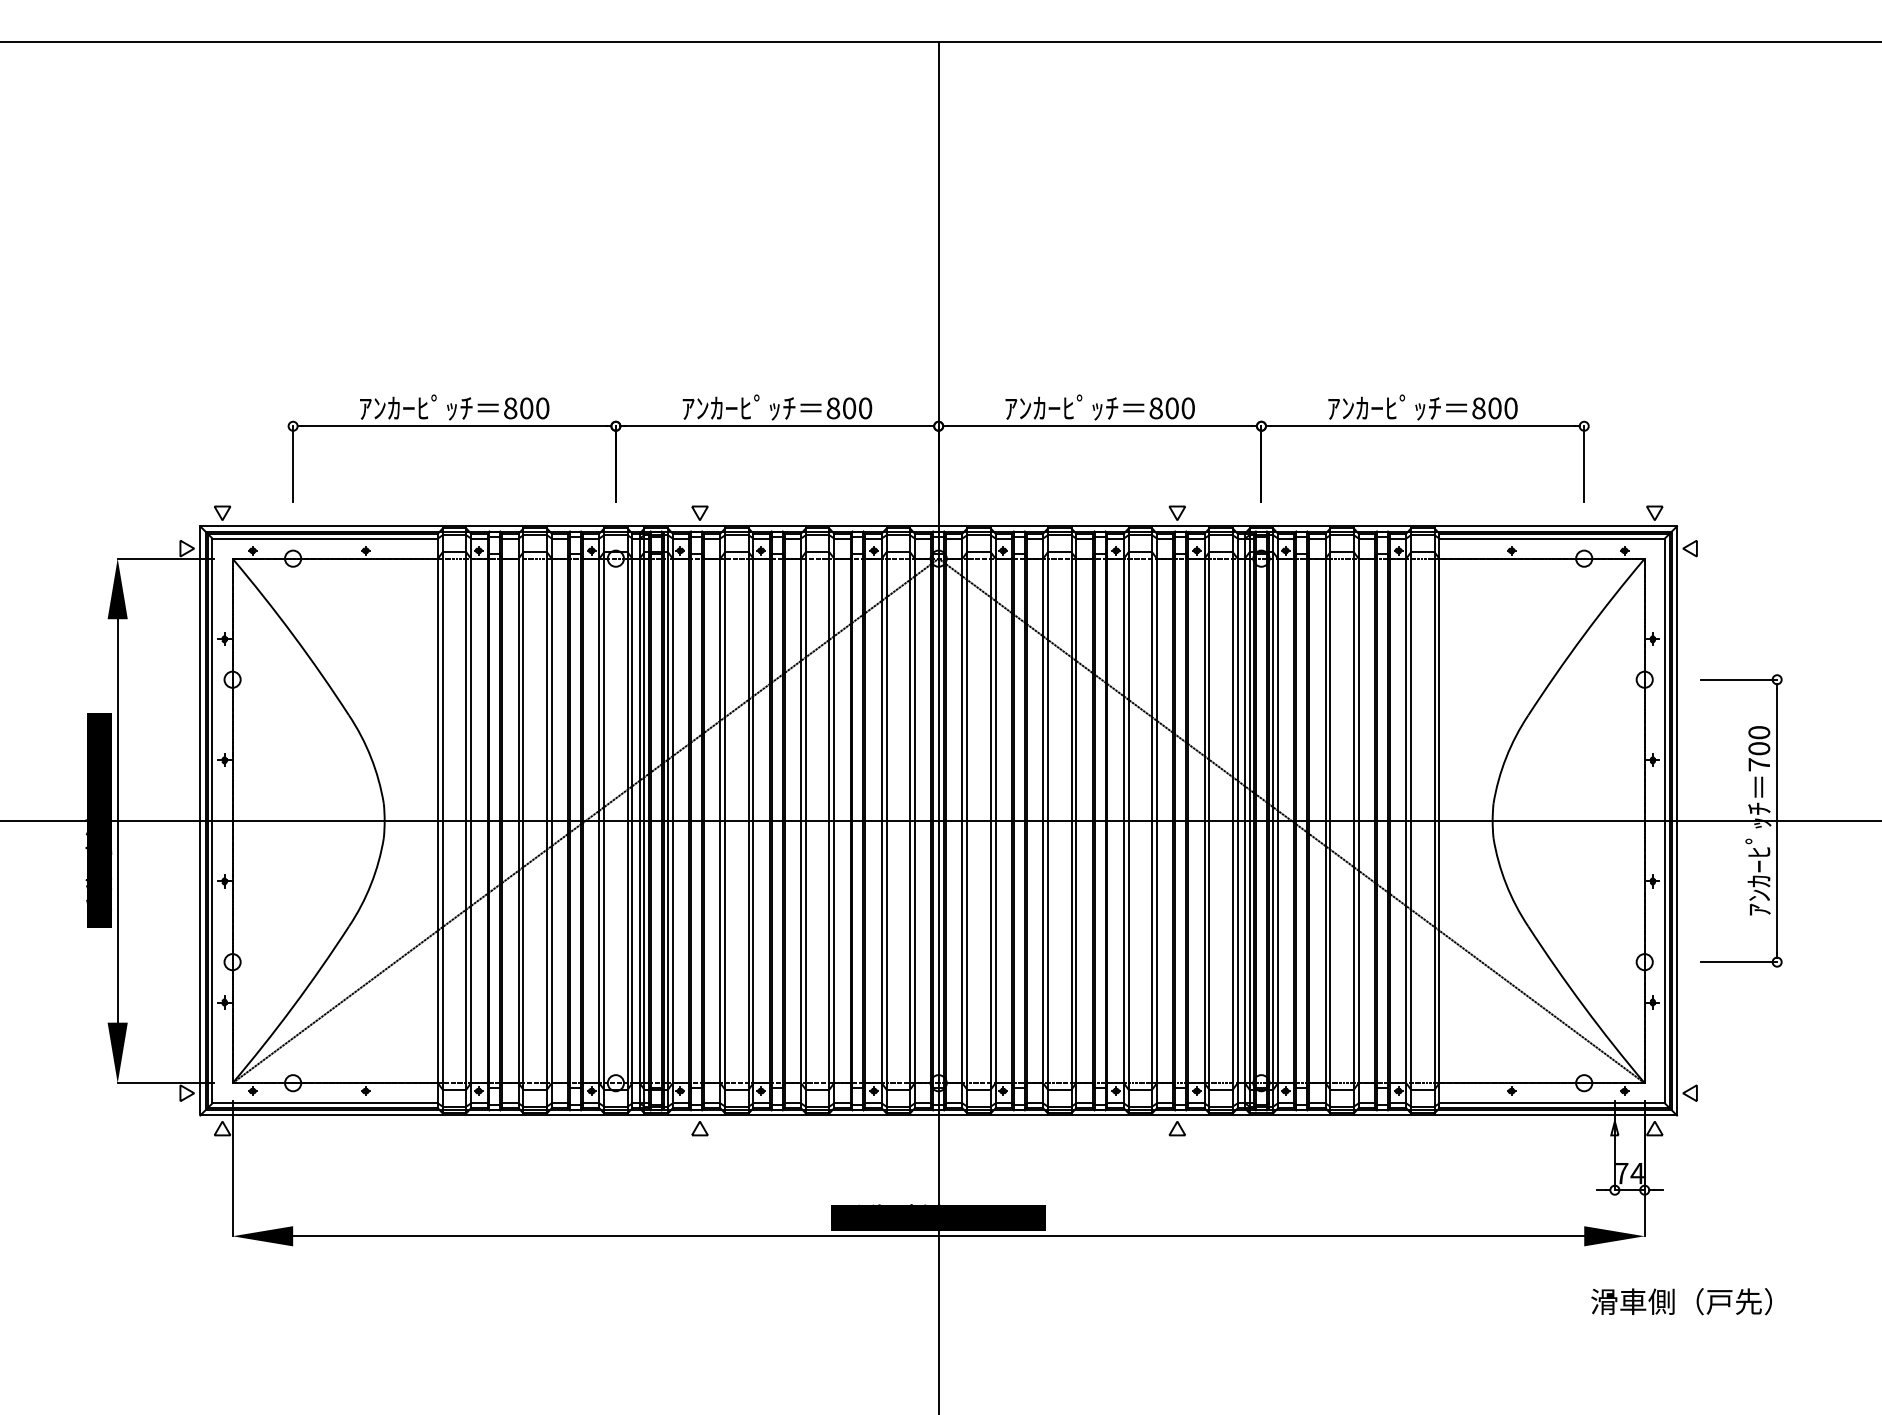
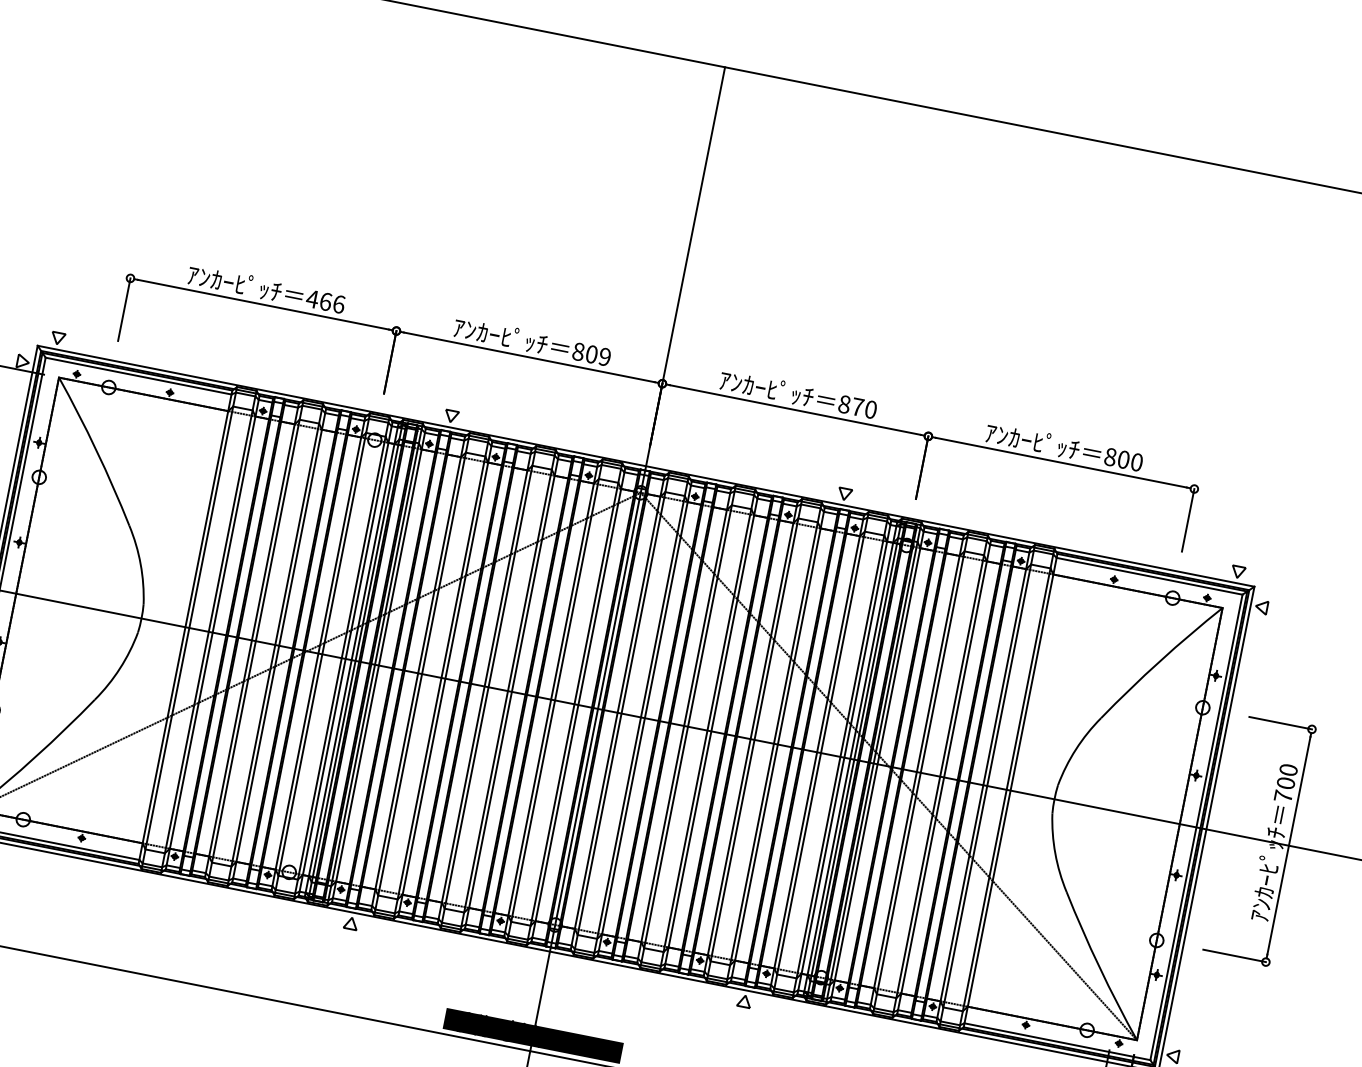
text: (526, 408) -> (325, 301), 800 -> 466
text: (865, 408) -> (605, 357), 800 -> 809
text: (1171, 408) -> (857, 407), 800 -> 870

